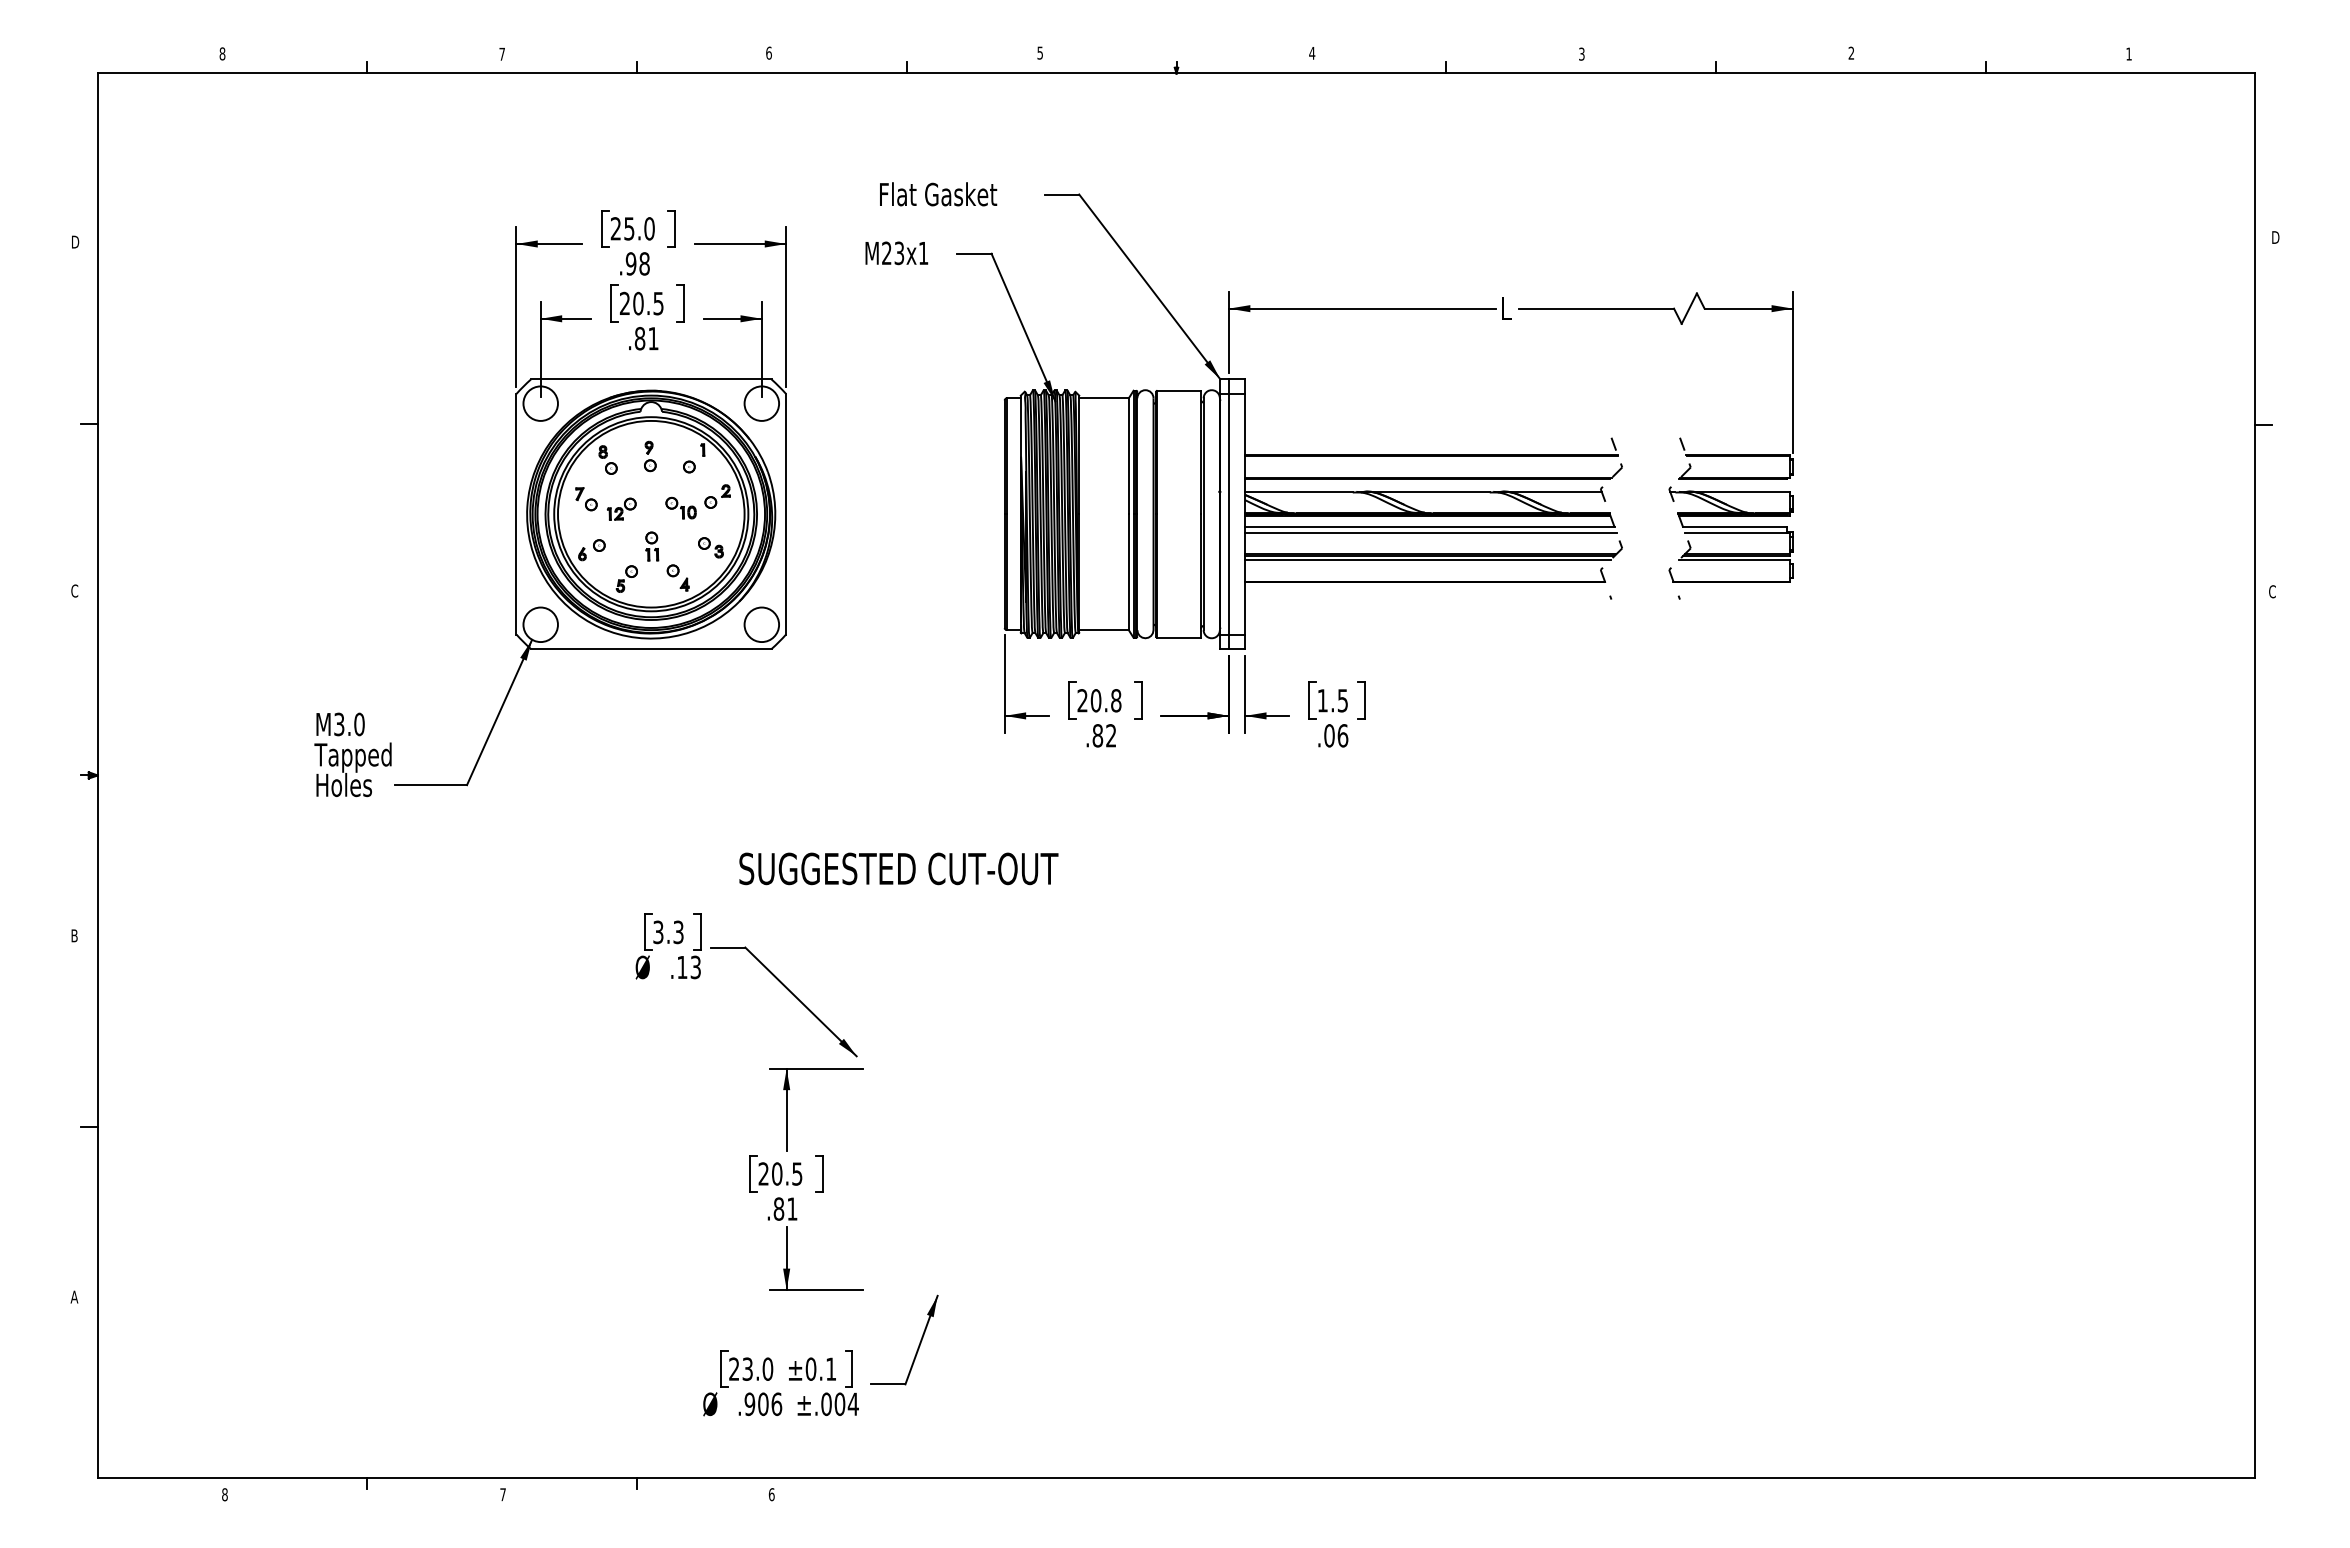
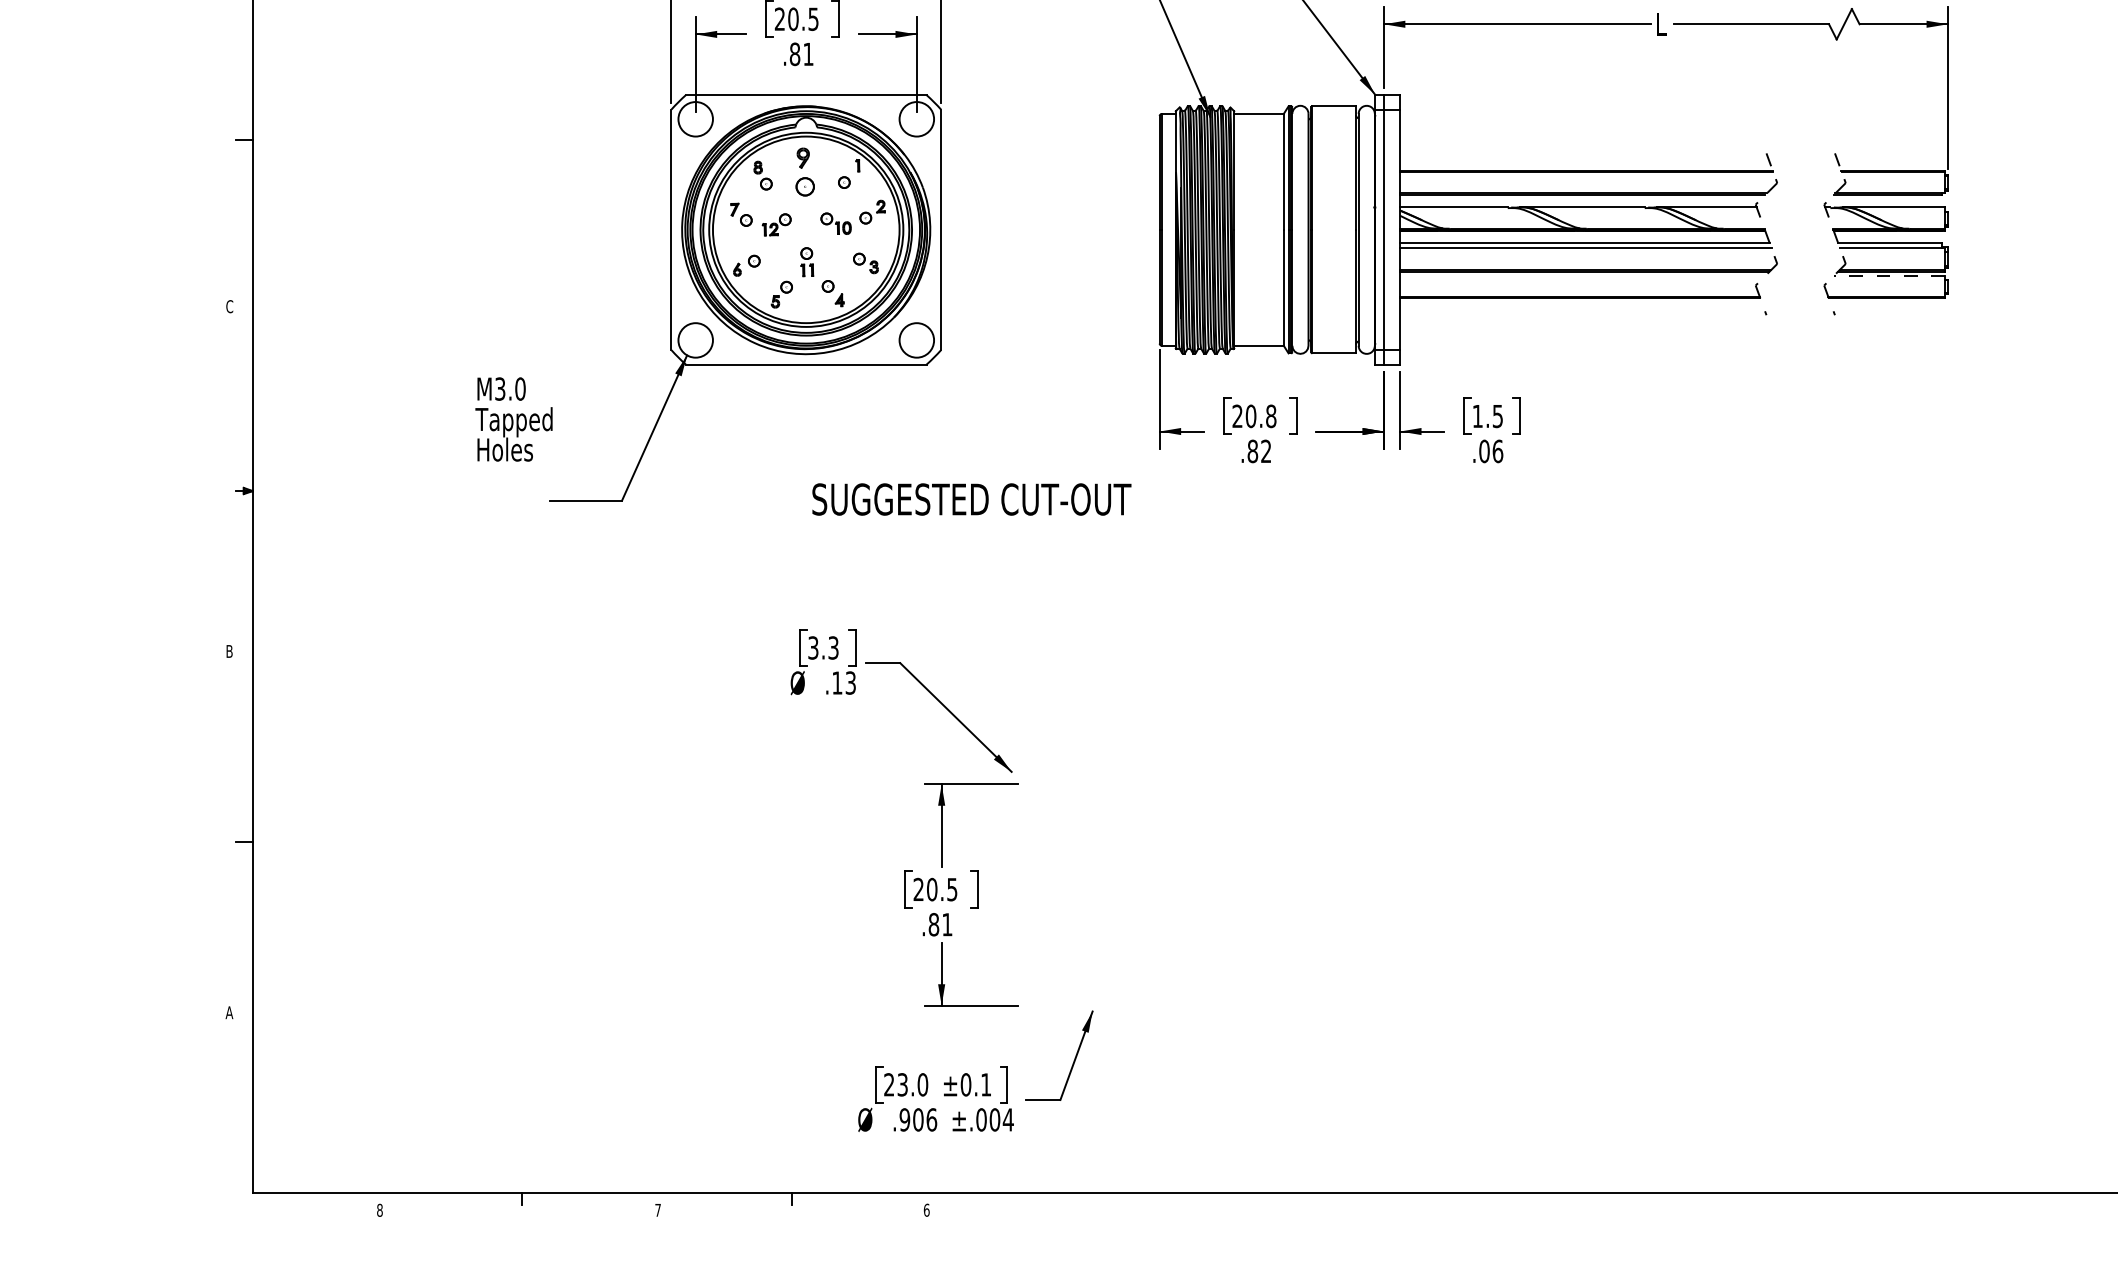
part: (650, 456) -> (805, 172), size x1.6
line: (1427, 560) -> (1582, 276), removed
line: (1734, 560) -> (1889, 276), solid -> dashed
text: (352, 754) -> (513, 419), moved
text: (898, 868) -> (971, 499), moved

